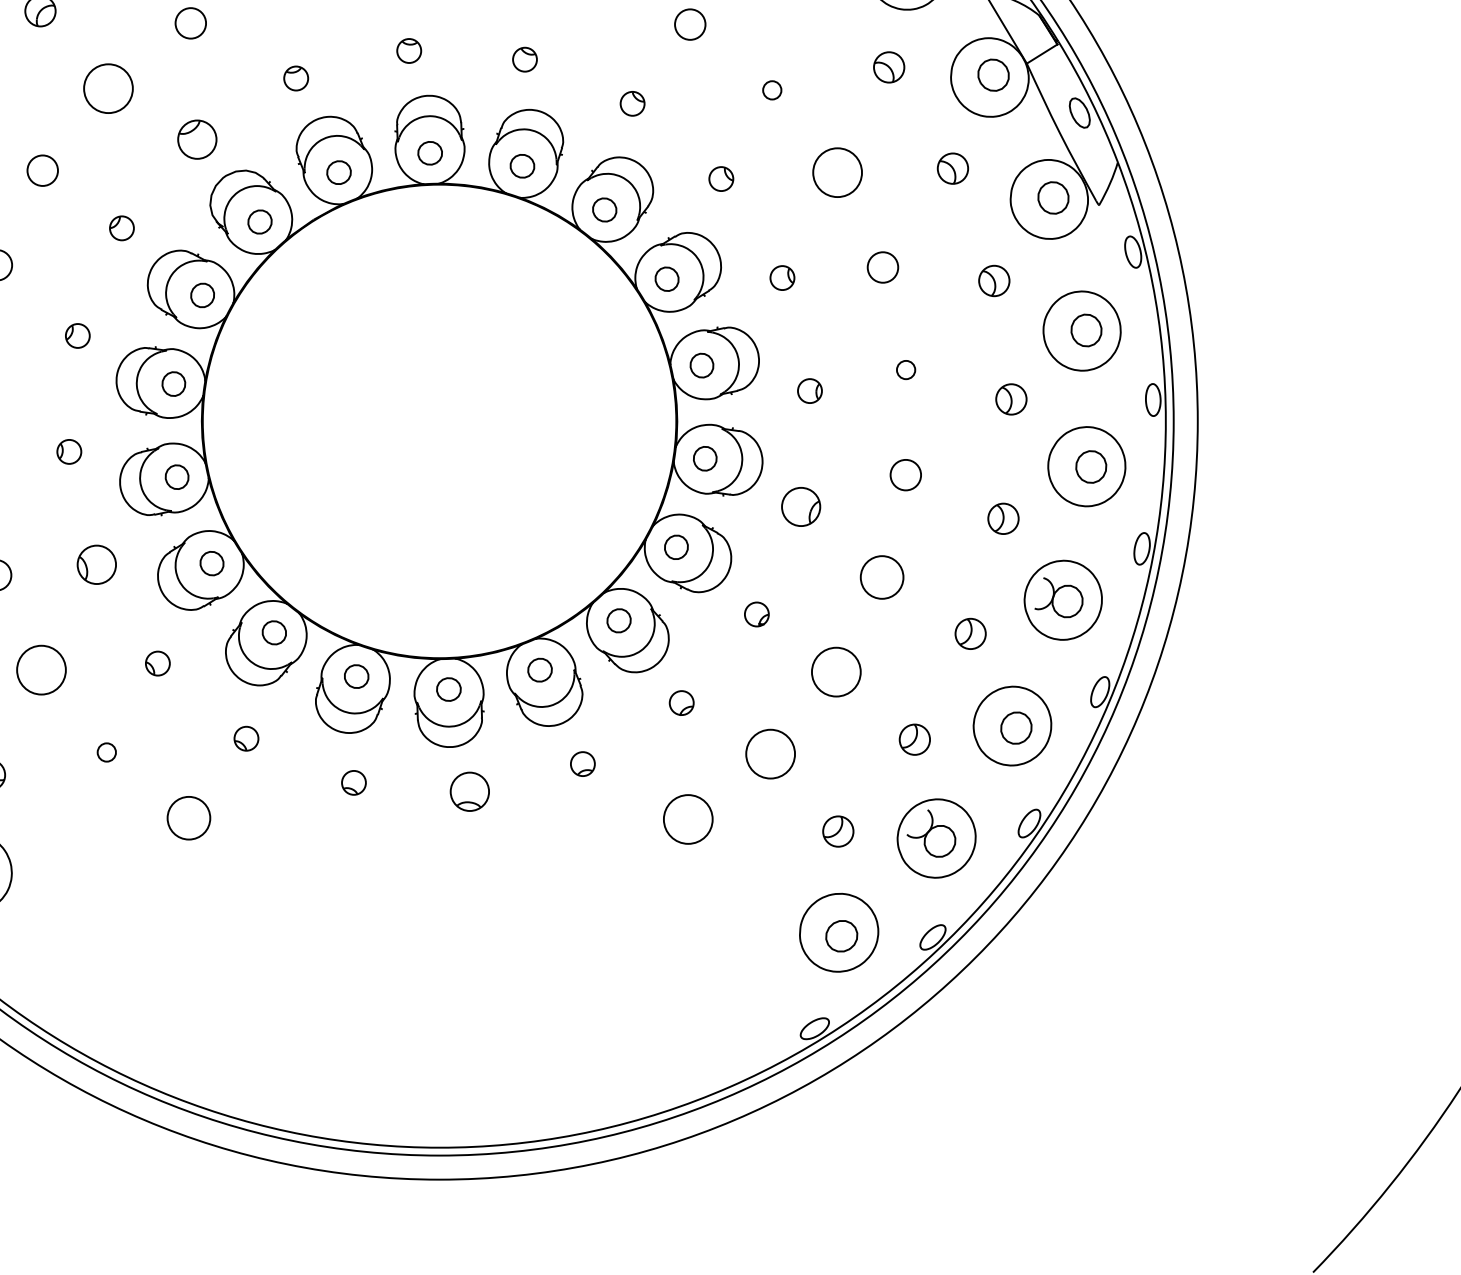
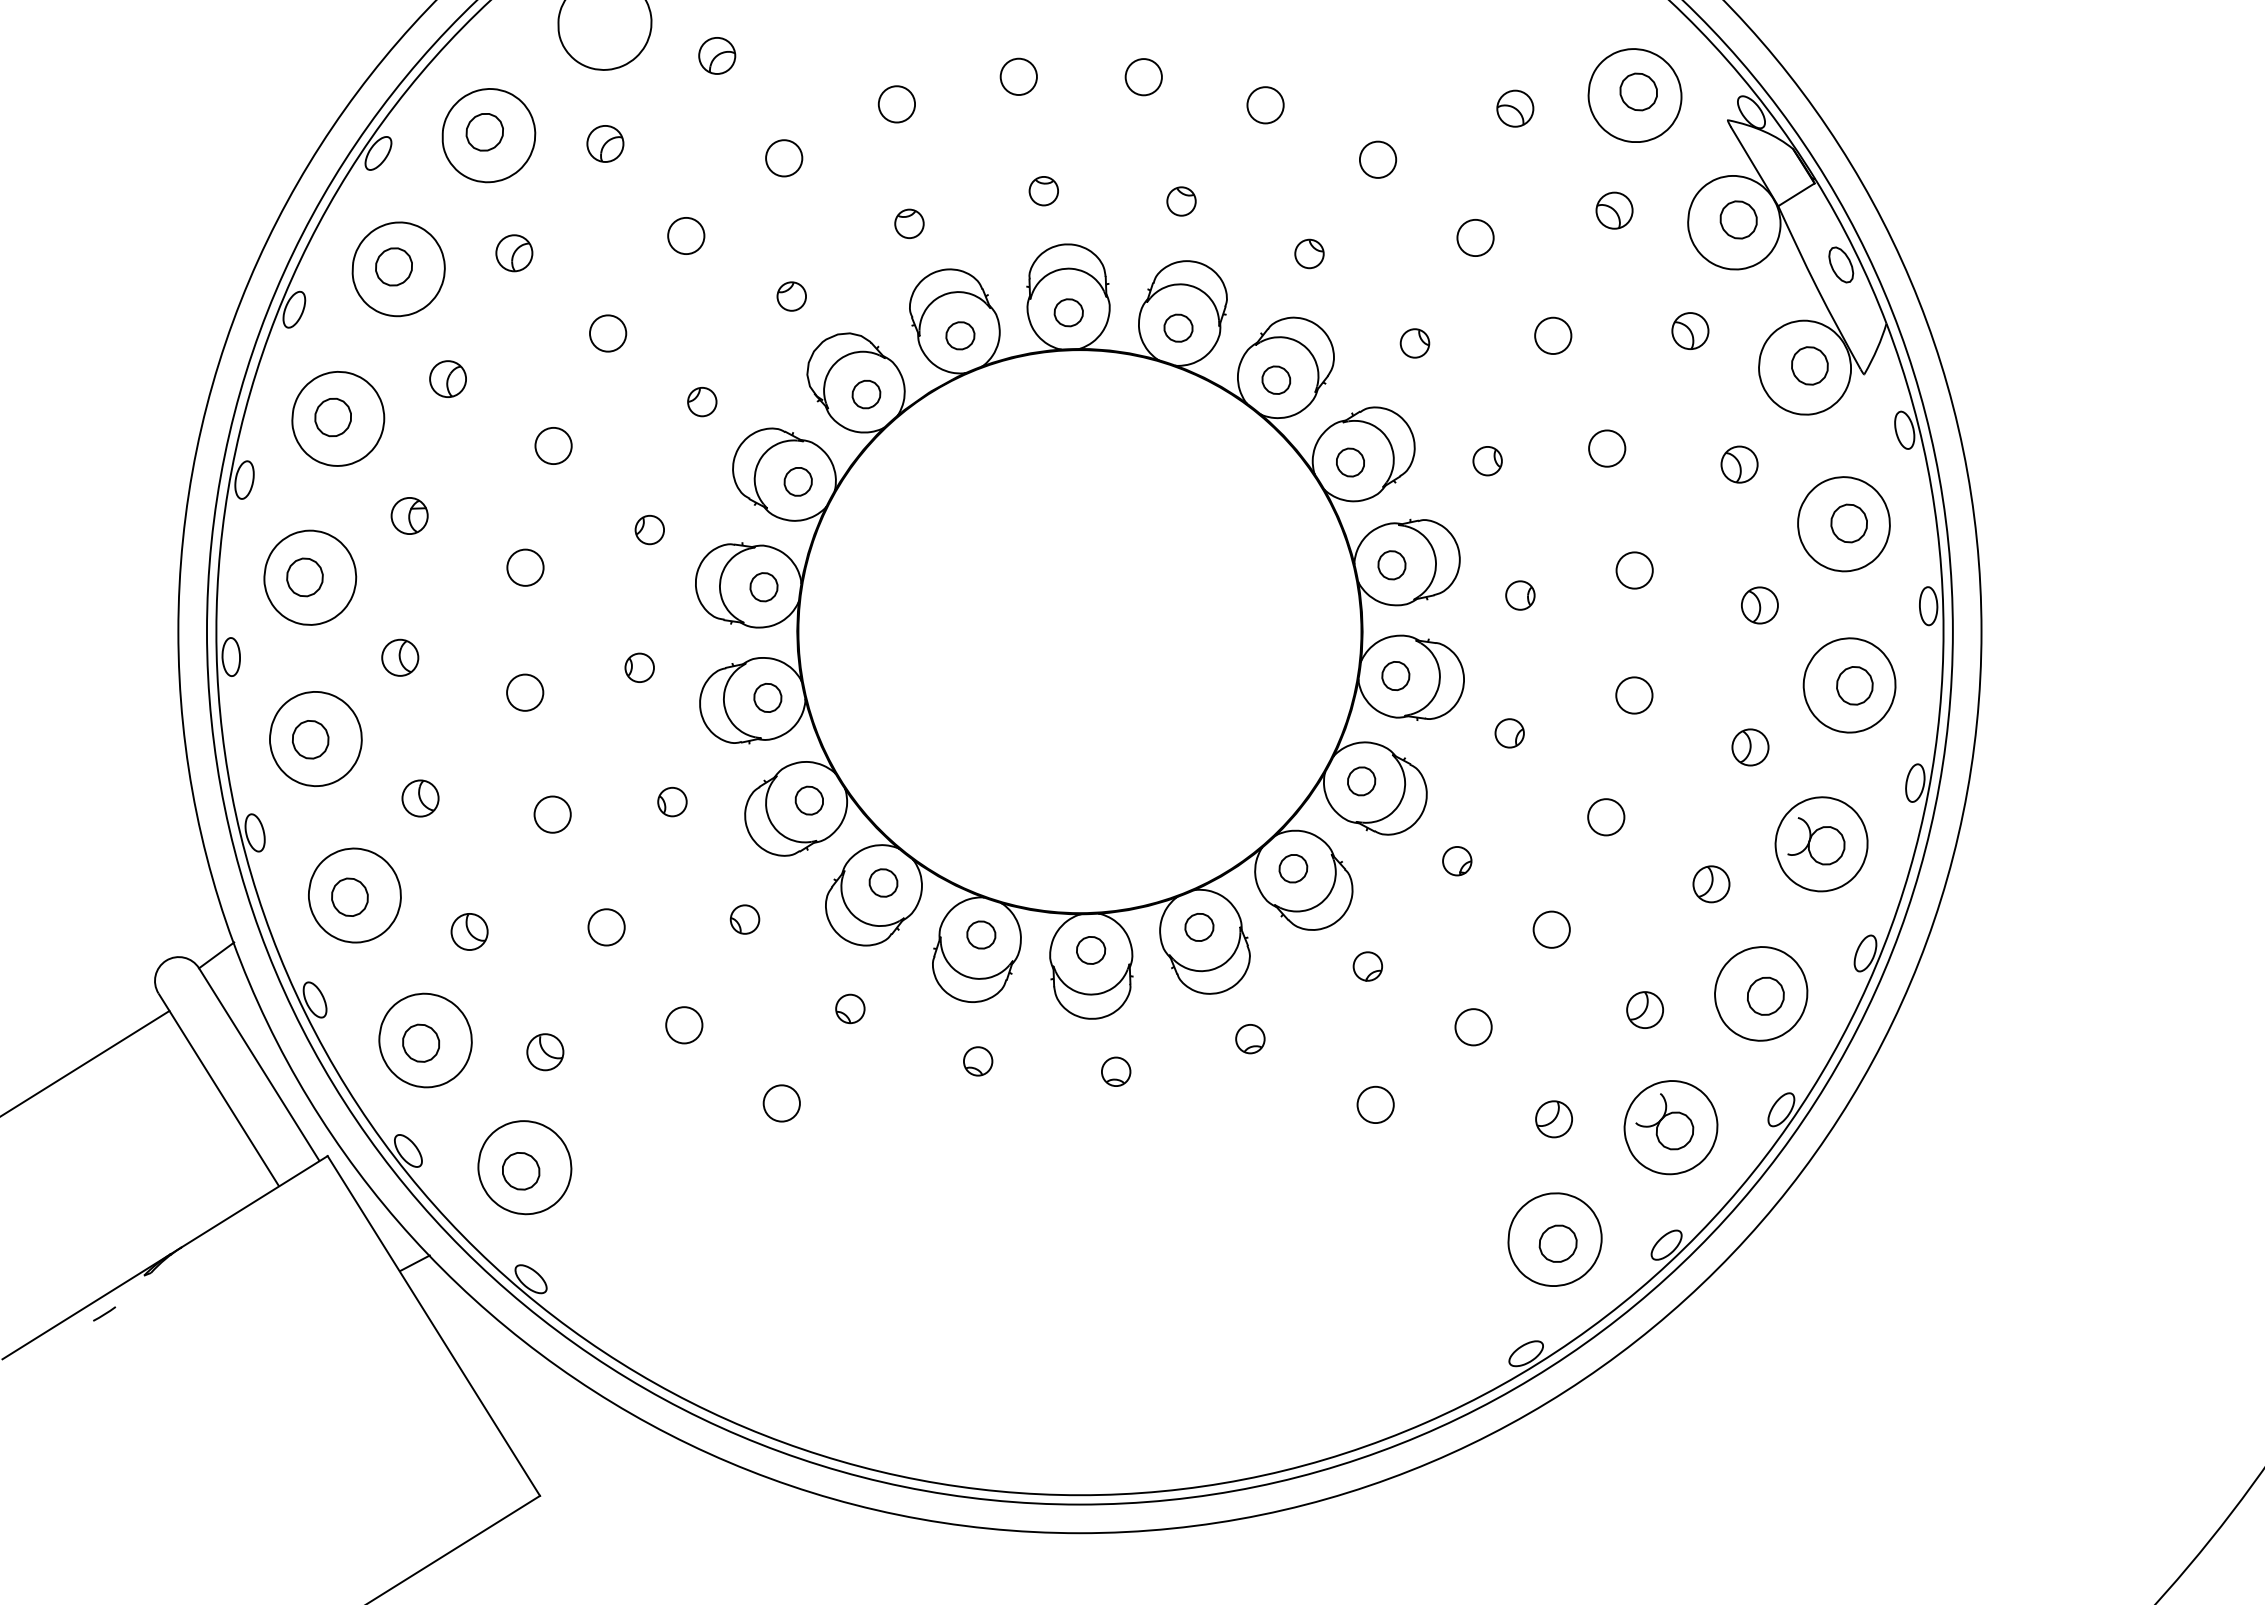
circle: (108, 88) -> (686, 235), size x0.62
circle: (772, 89) -> (1475, 237), size x1.67
part: (196, 139) -> (791, 296), size x0.62
circle: (837, 172) -> (1553, 335), size x0.62
circle: (905, 370) -> (1634, 570), size x1.67
part: (800, 507) -> (1509, 733), size x0.62
part: (96, 564) -> (672, 801), size x0.62
circle: (882, 577) -> (1606, 817), size x0.71
circle: (41, 670) -> (606, 927), size x0.62
circle: (836, 671) -> (1551, 929), size x0.62
circle: (106, 752) -> (684, 1025), size x1.67
circle: (770, 754) -> (1473, 1027), size x0.62
part: (470, 791) -> (1116, 1071), size x0.62
circle: (188, 818) -> (781, 1103), size x0.71
circle: (688, 819) -> (1375, 1104), size x0.62

